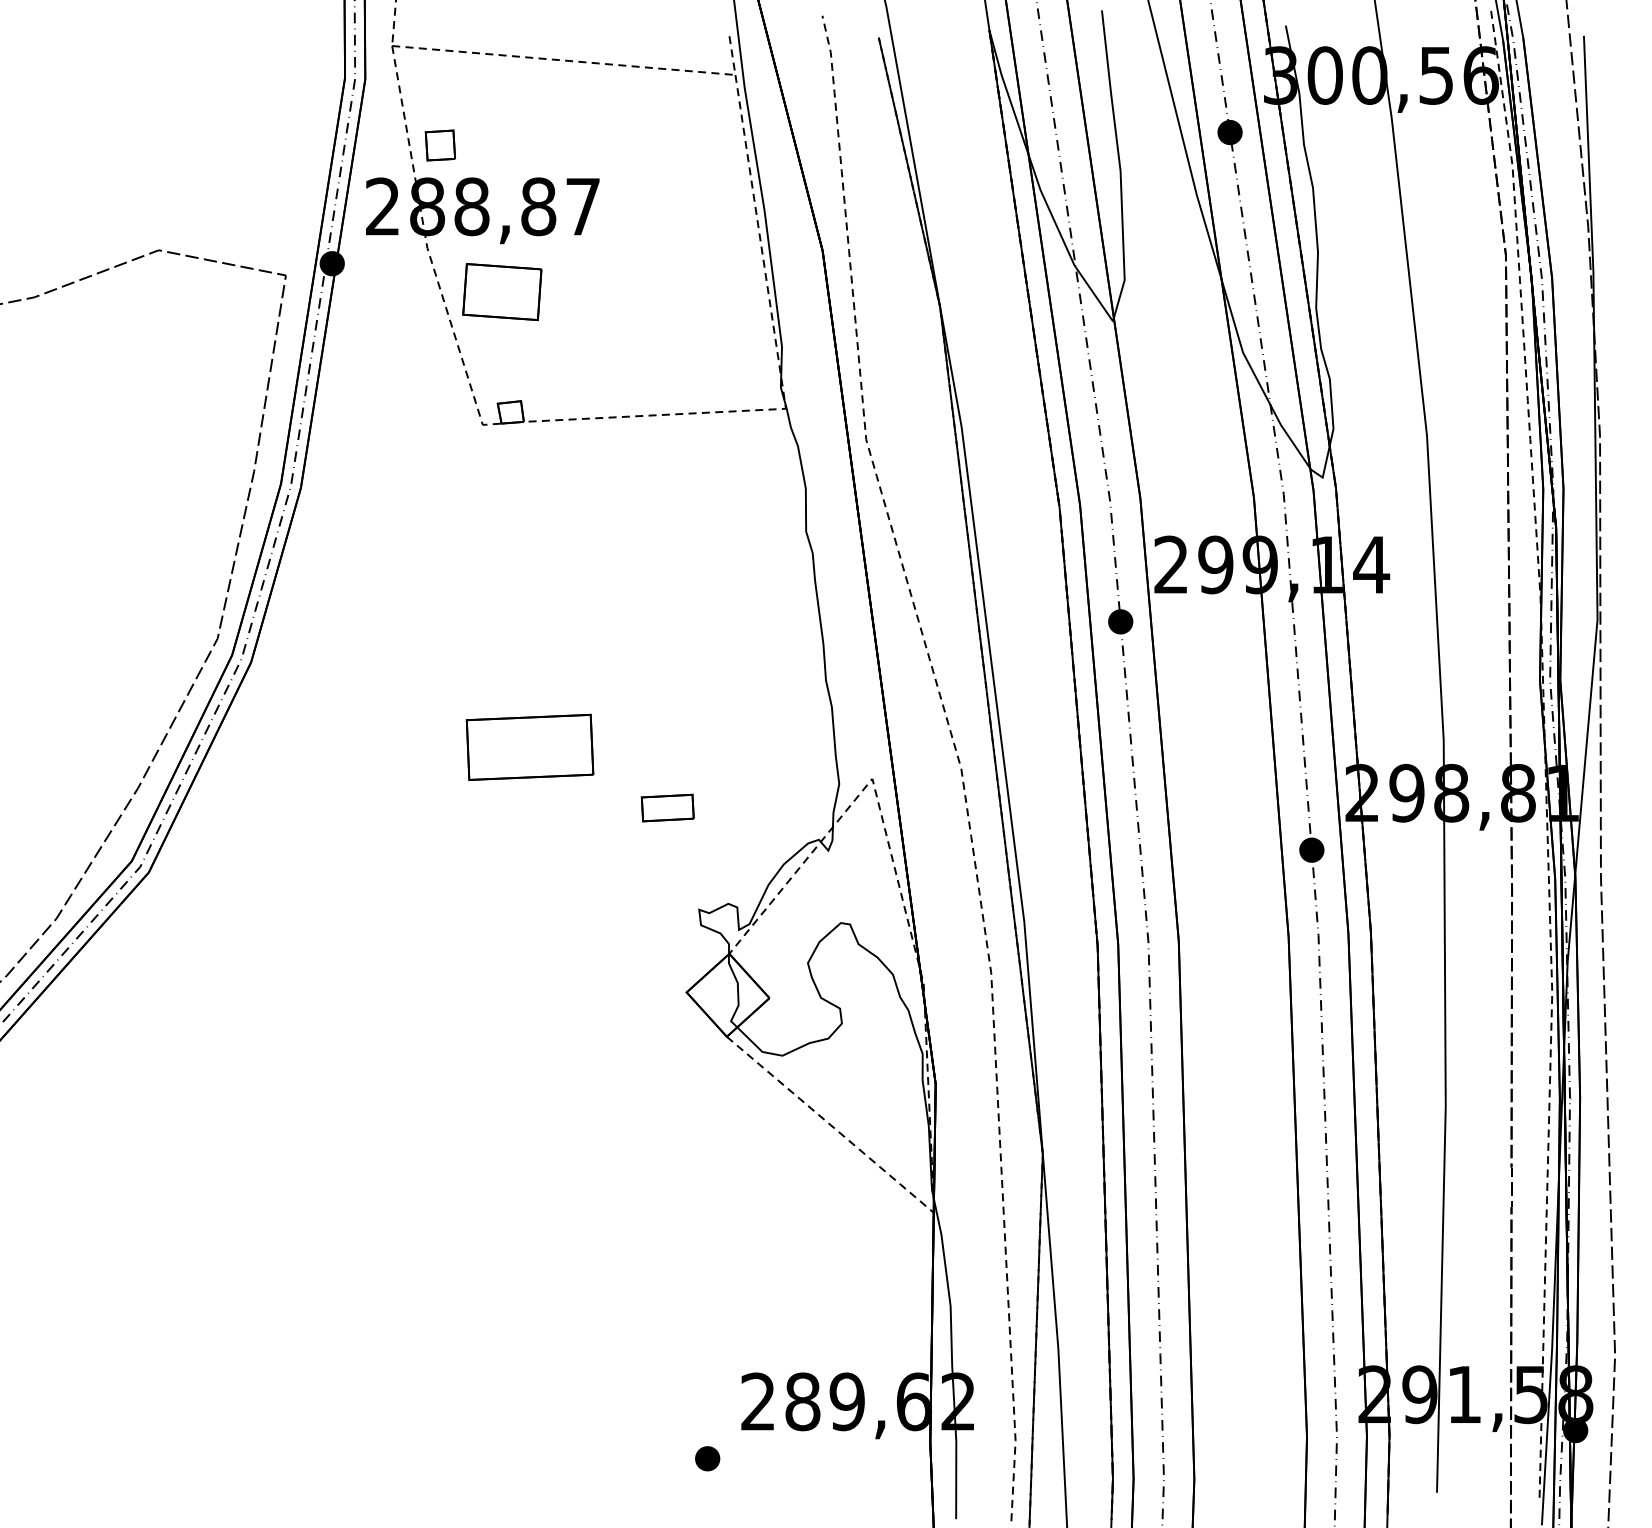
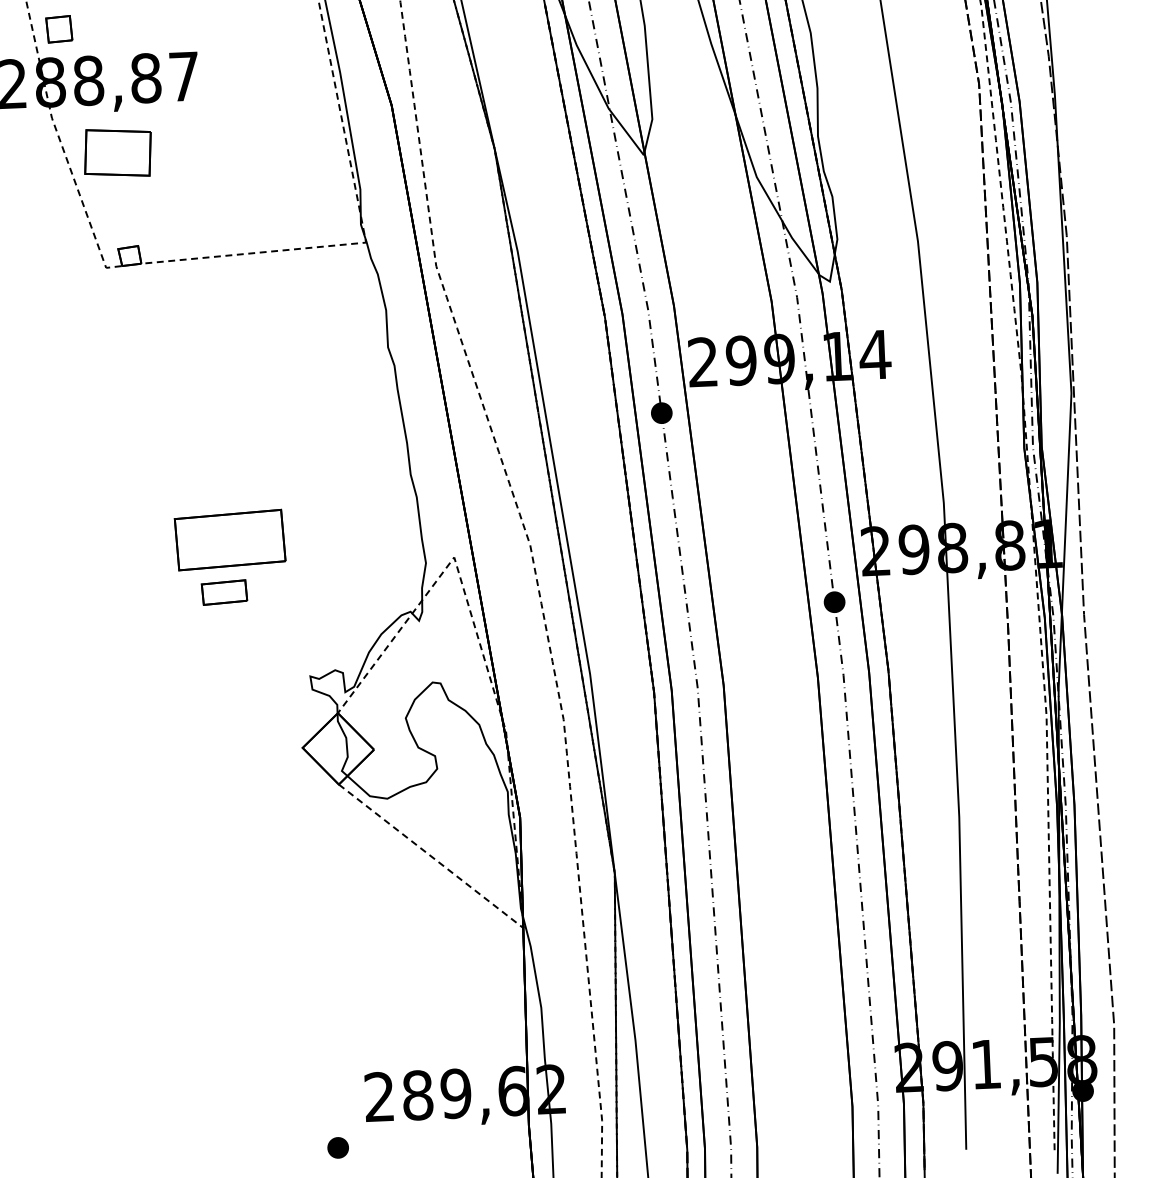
part: (529, 746) -> (229, 539), moved
part: (667, 807) -> (224, 592), moved

